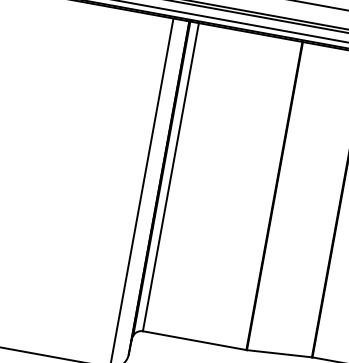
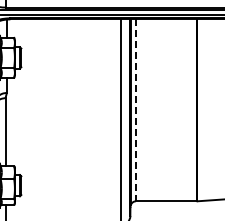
line: (171, 177) -> (136, 110), solid -> dashed

